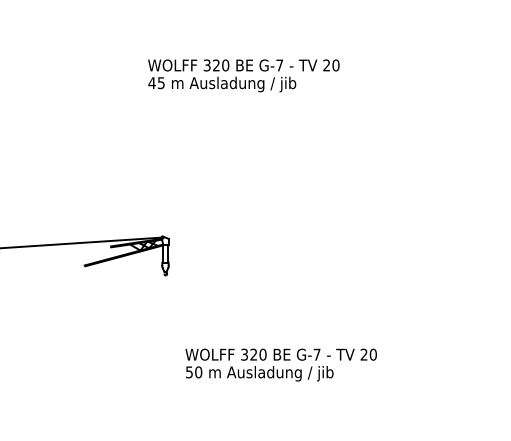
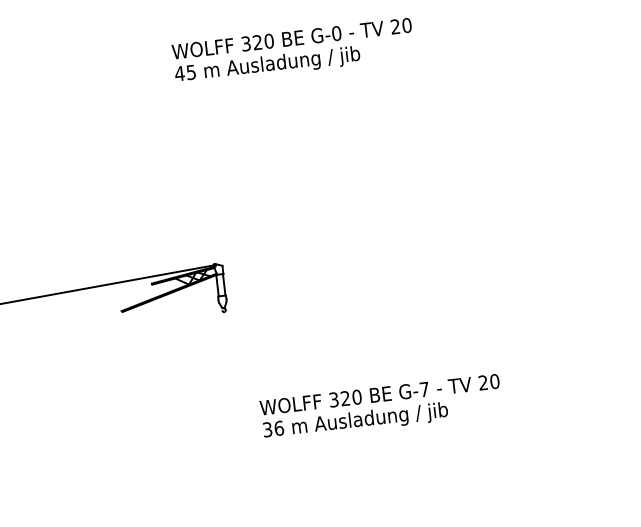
text: (279, 65) -> (336, 33), G-7 -> G-0
text: (194, 371) -> (273, 427), 50 -> 36

